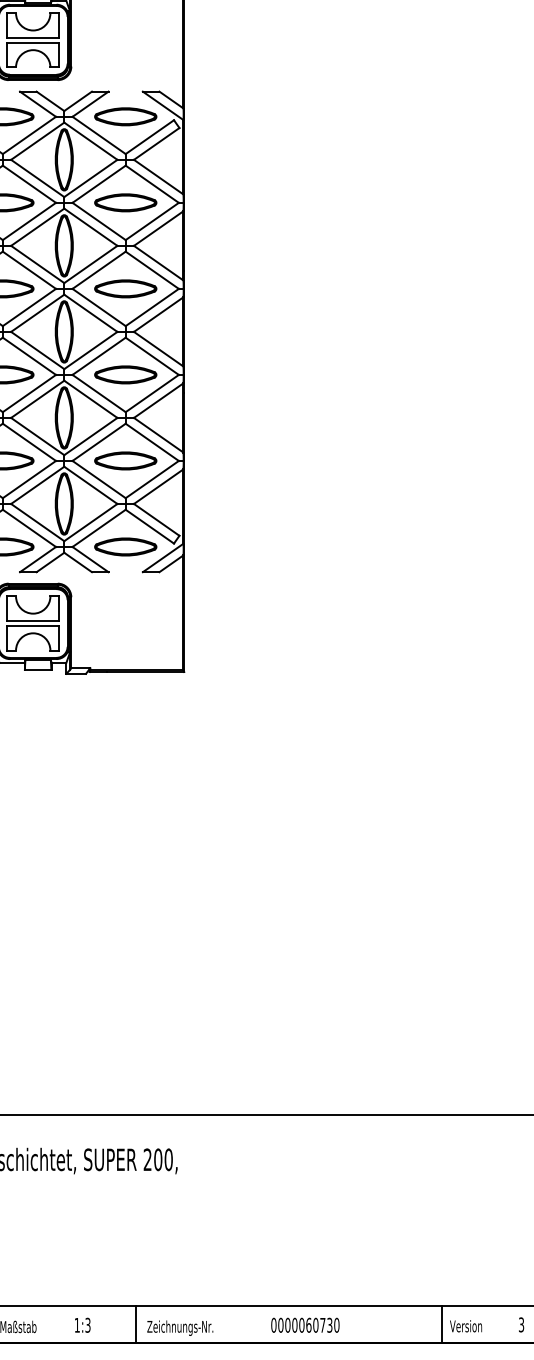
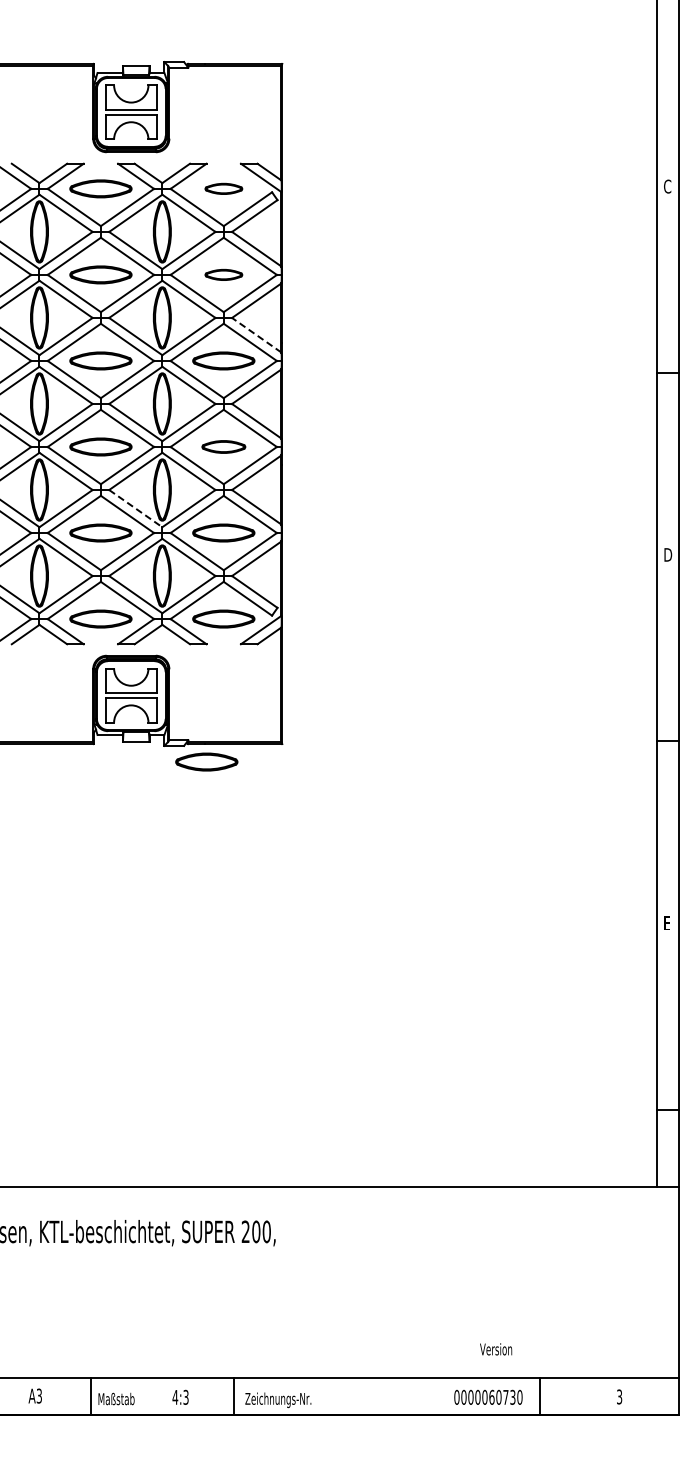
part: (125, 116) -> (223, 188), size x0.6
part: (125, 202) -> (223, 274), size x0.6
line: (158, 262) -> (256, 334), solid -> dashed
part: (125, 374) -> (223, 446), size x0.7
line: (38, 436) -> (136, 508), solid -> dashed
part: (108, 689) -> (206, 761), added
text: (305, 1324) -> (488, 1396), moved
text: (77, 1325) -> (175, 1397), 1:3 -> 4:3
text: (466, 1326) -> (496, 1349), moved

